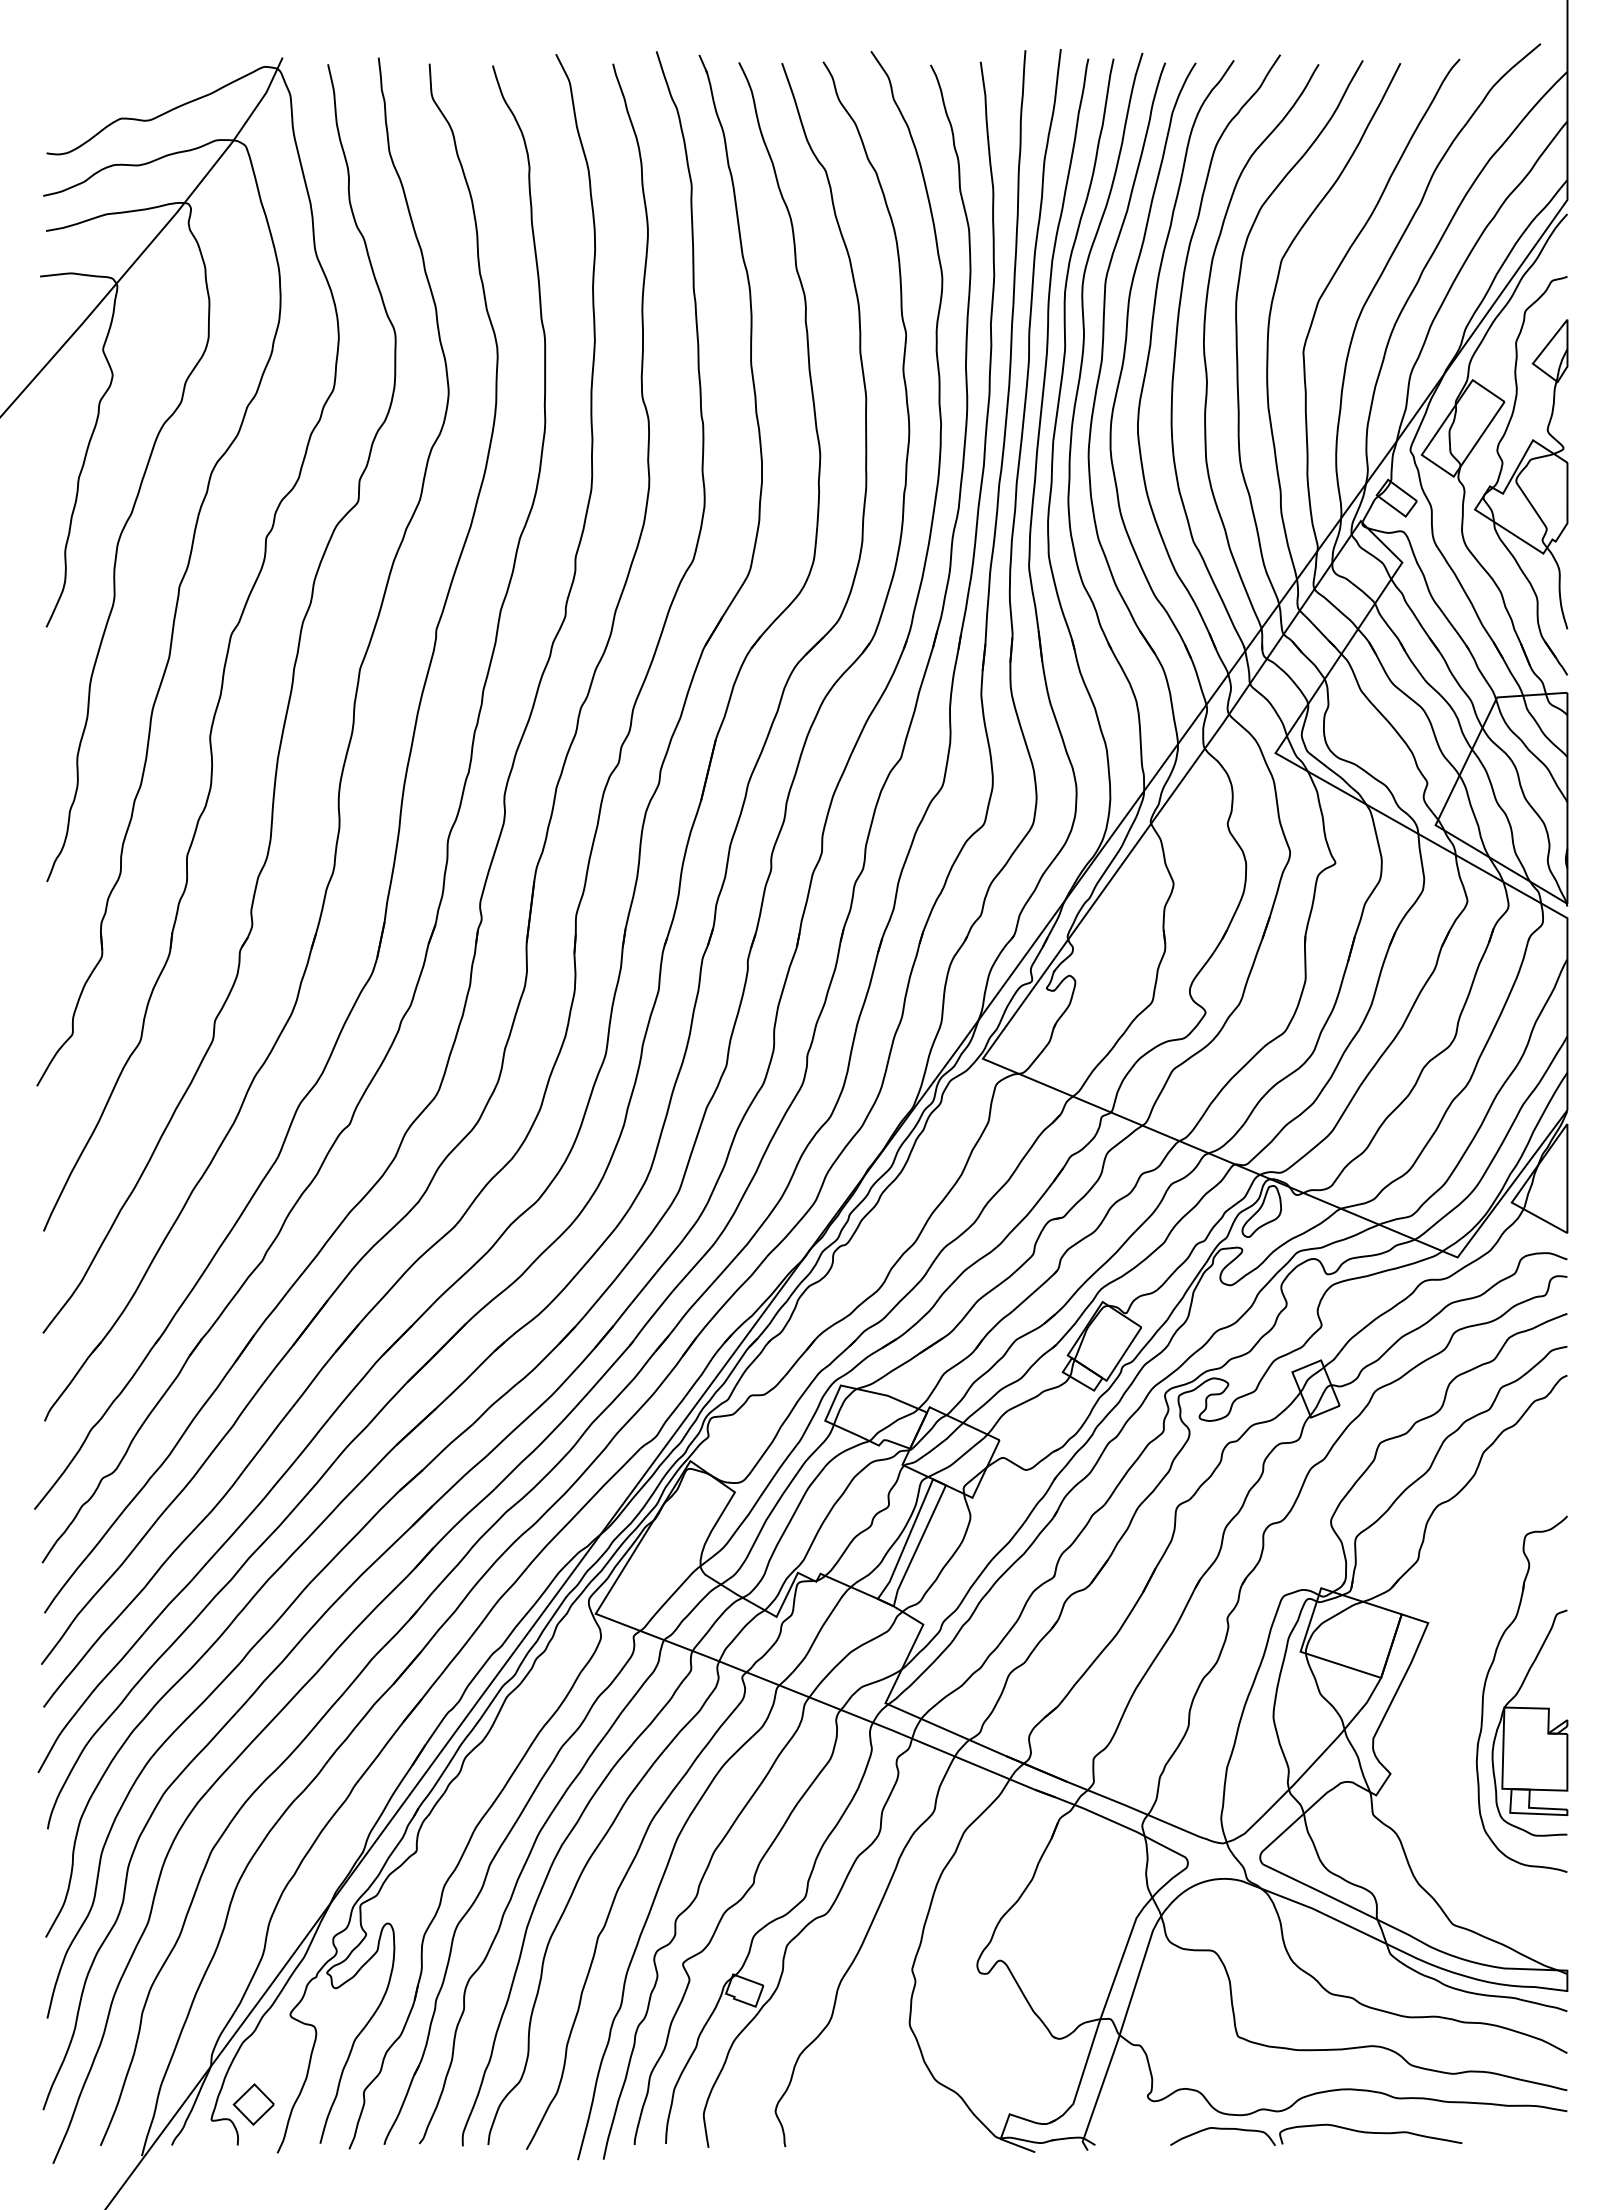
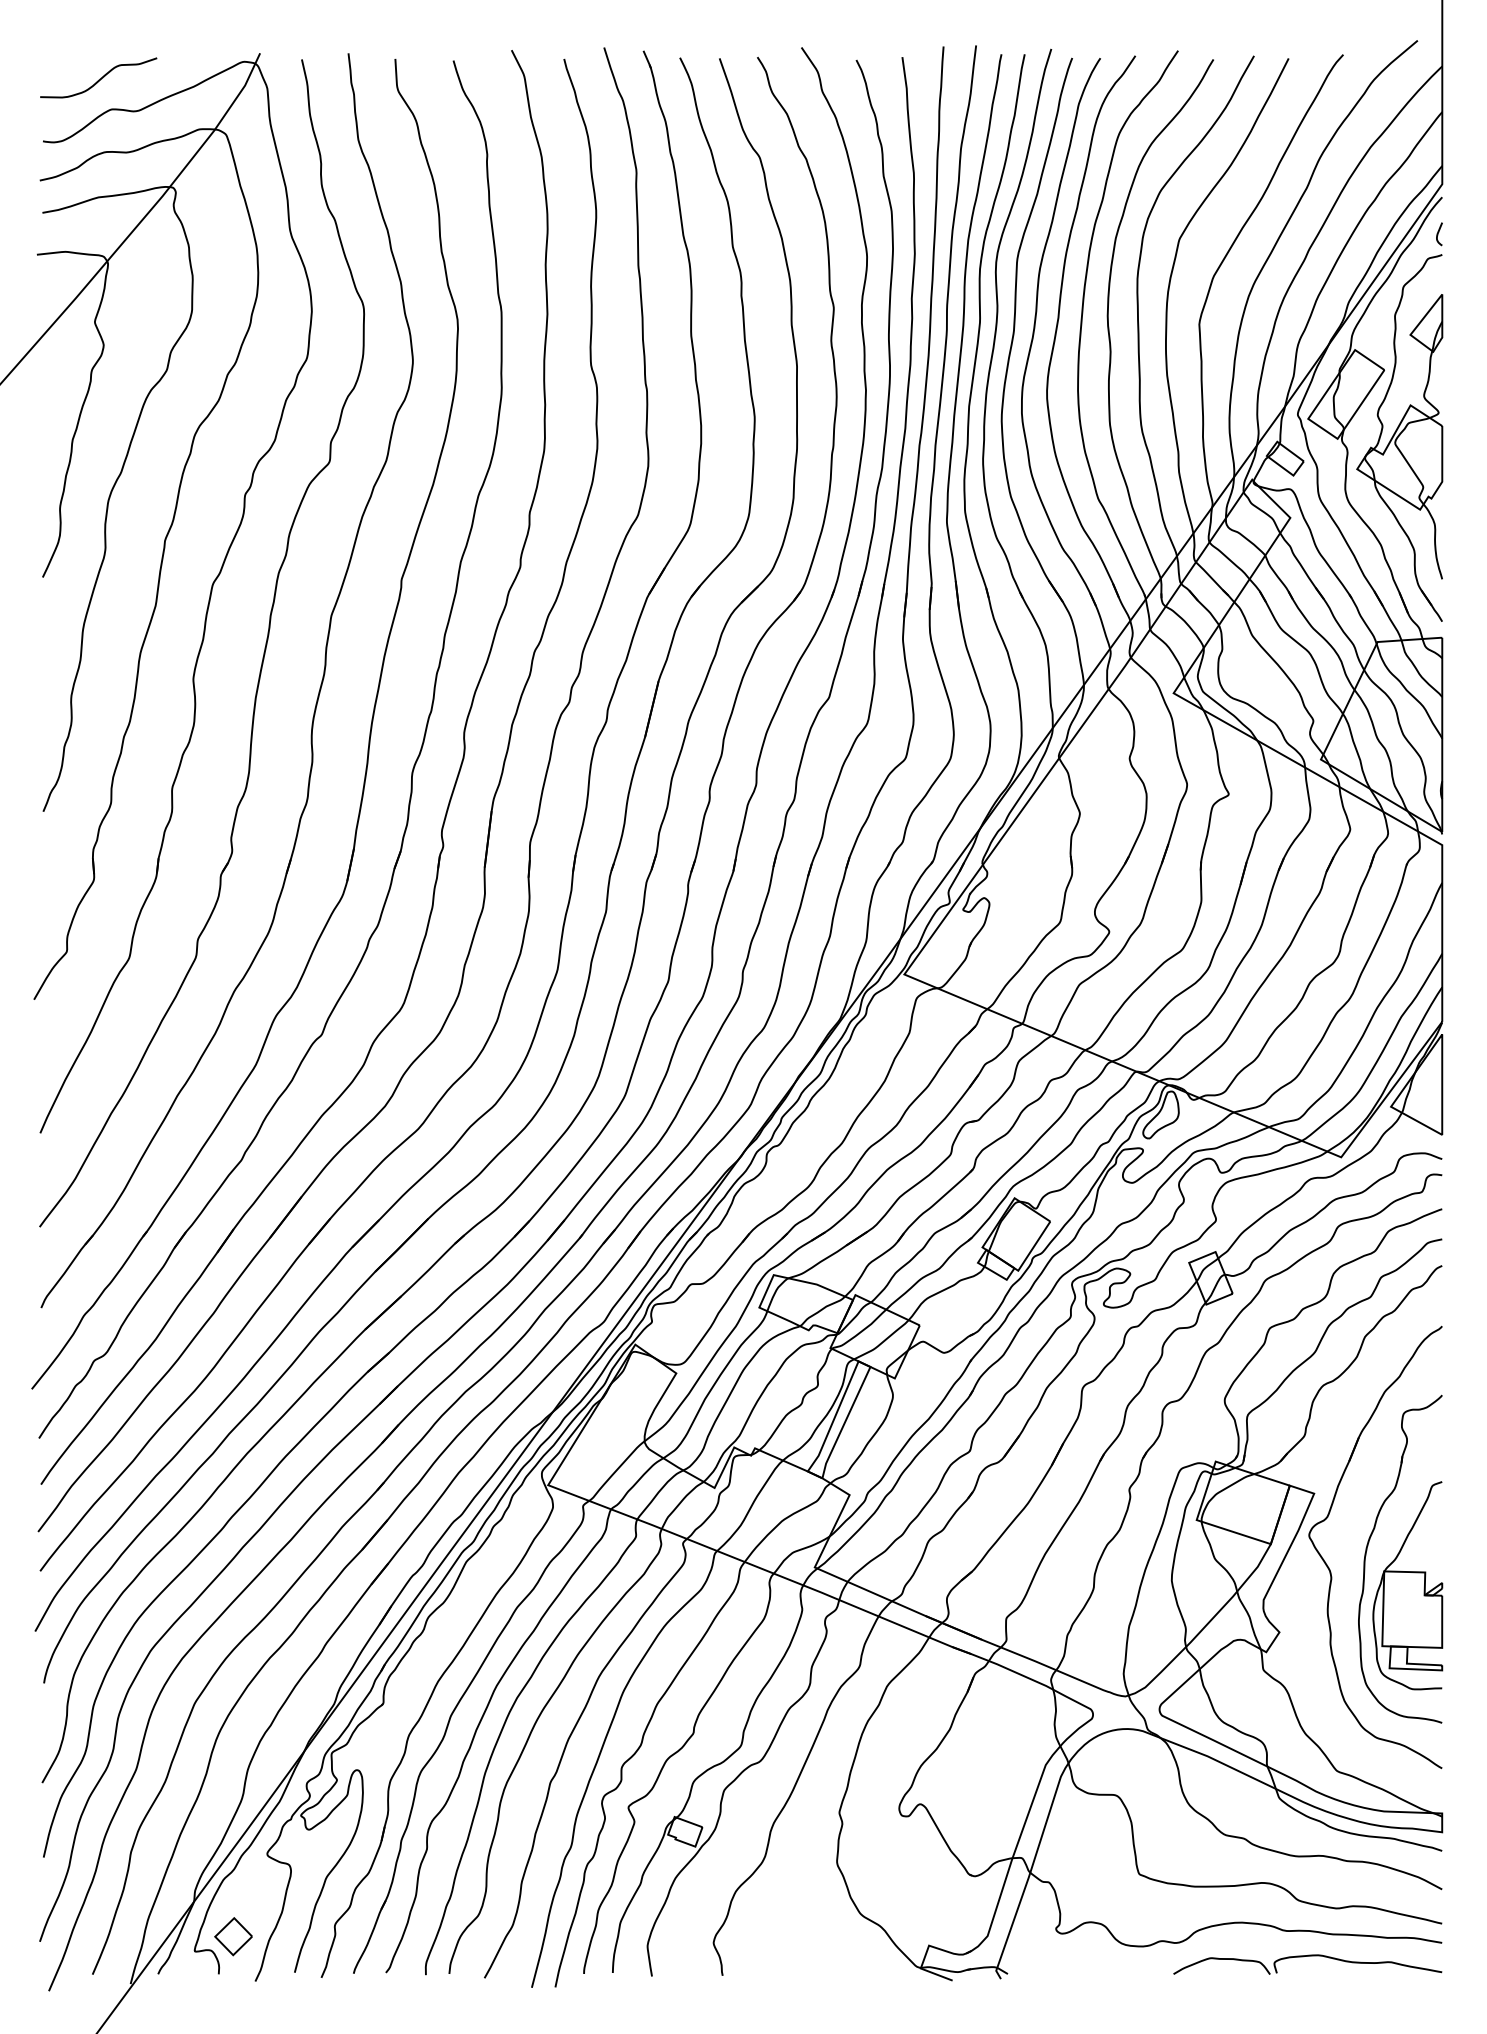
curve: (108, 85) -> (99, 78), added
curve: (1563, 254) -> (1438, 234), added
part: (1446, 1706) -> (1330, 1570), added
part: (1316, 2126) -> (1307, 1956), moved

